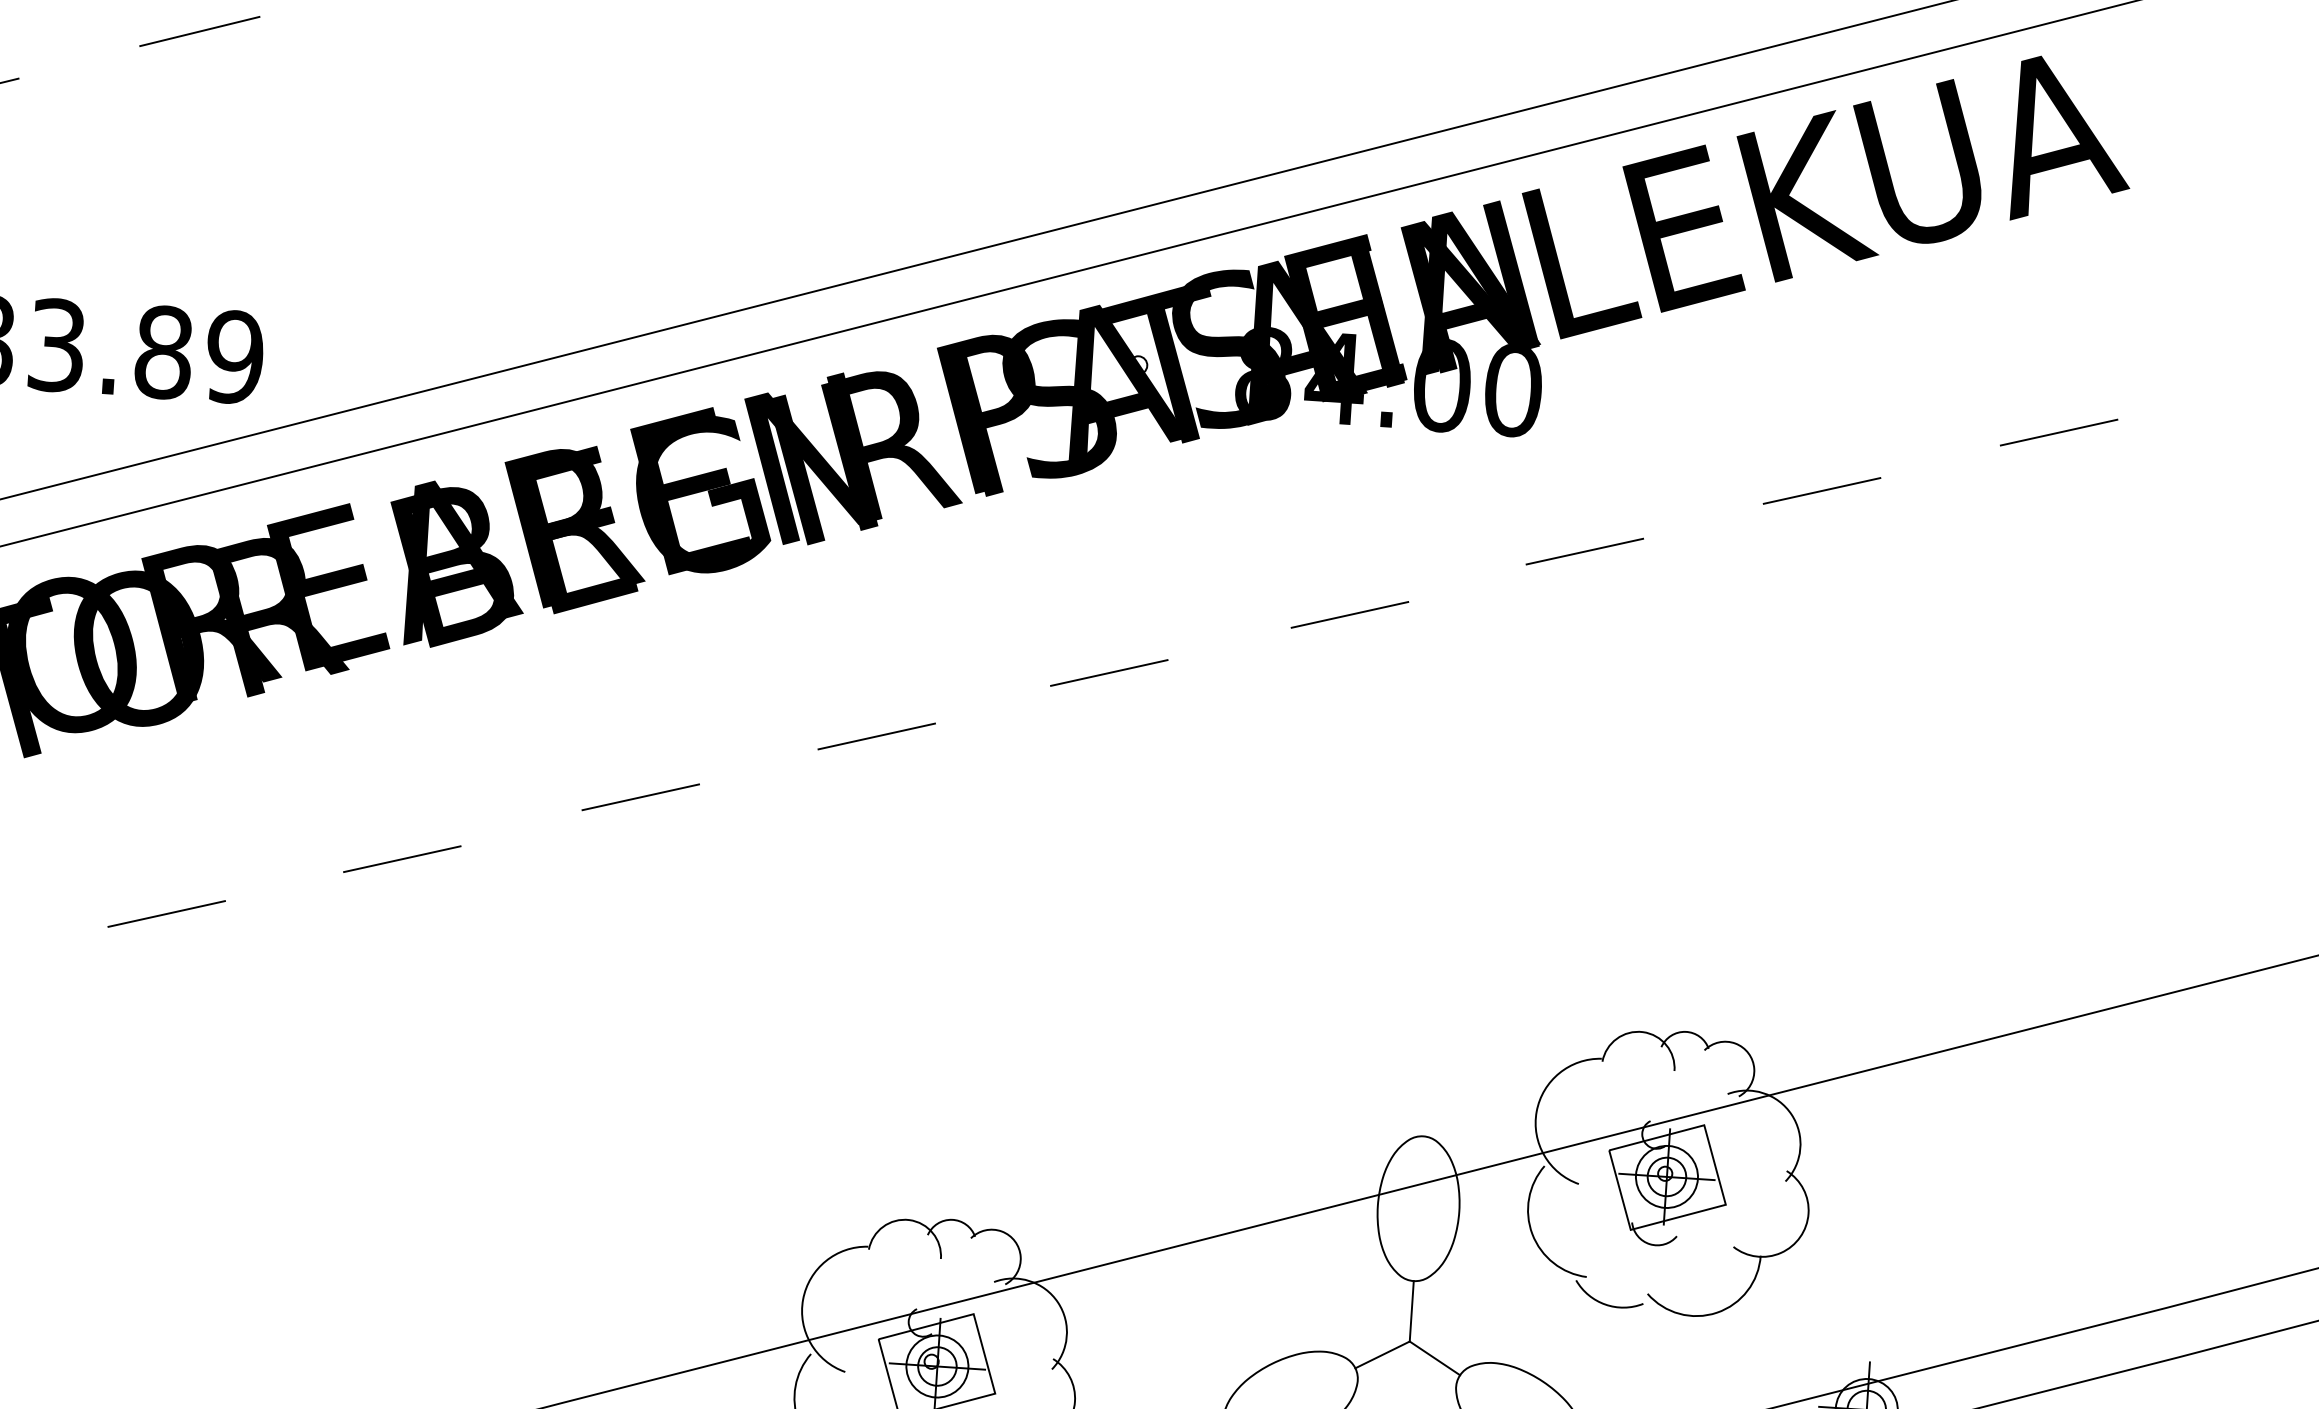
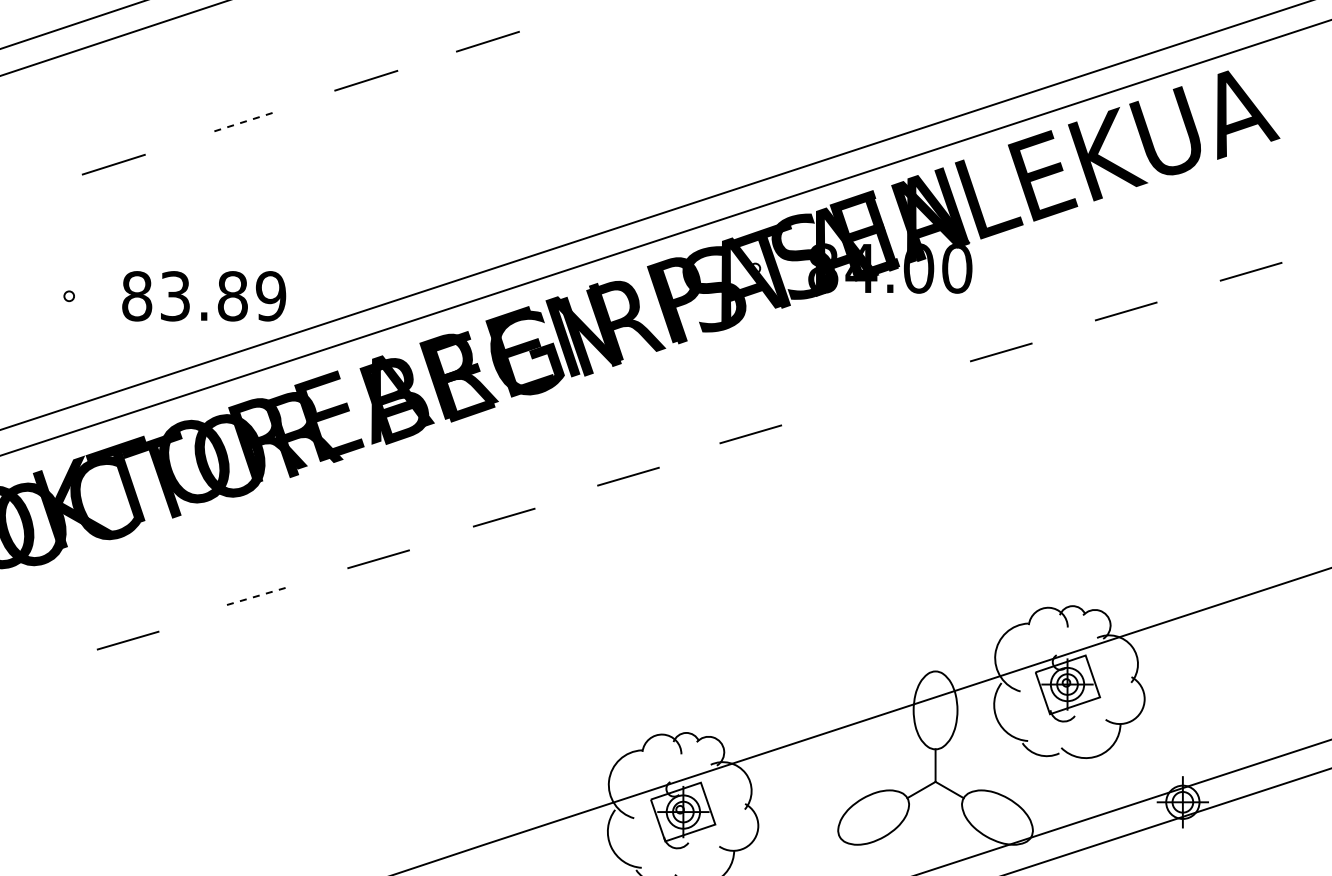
line: (199, 32) -> (240, 123), solid -> dashed
line: (1349, 614) -> (877, 394), removed
line: (166, 914) -> (254, 597), solid -> dashed

